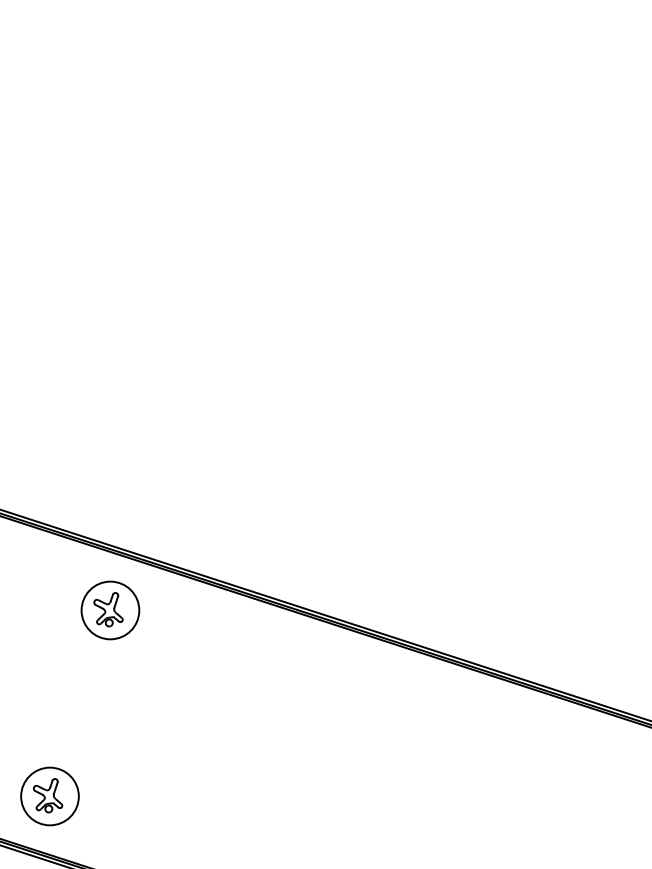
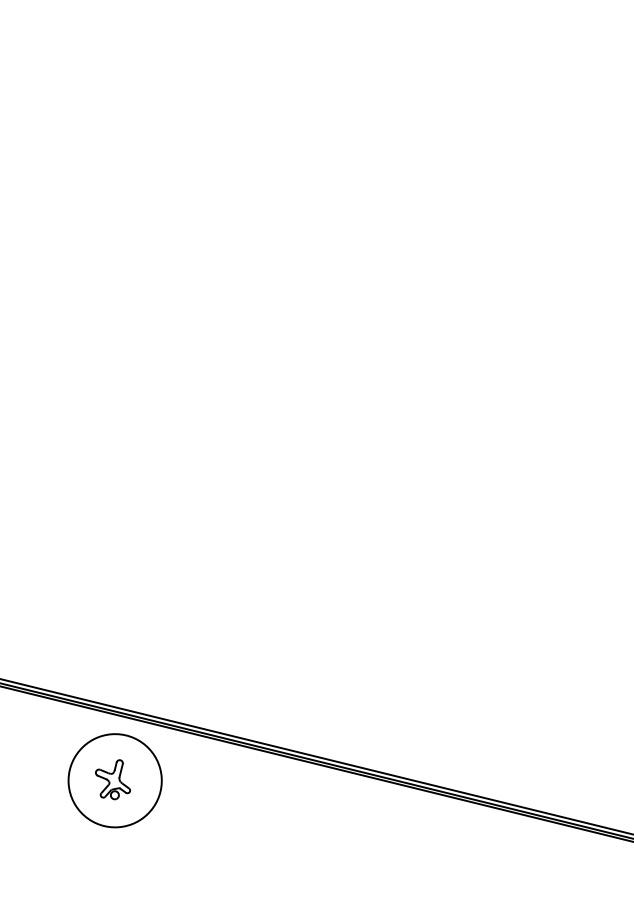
circle: (110, 610) -> (115, 780), size x1.4

